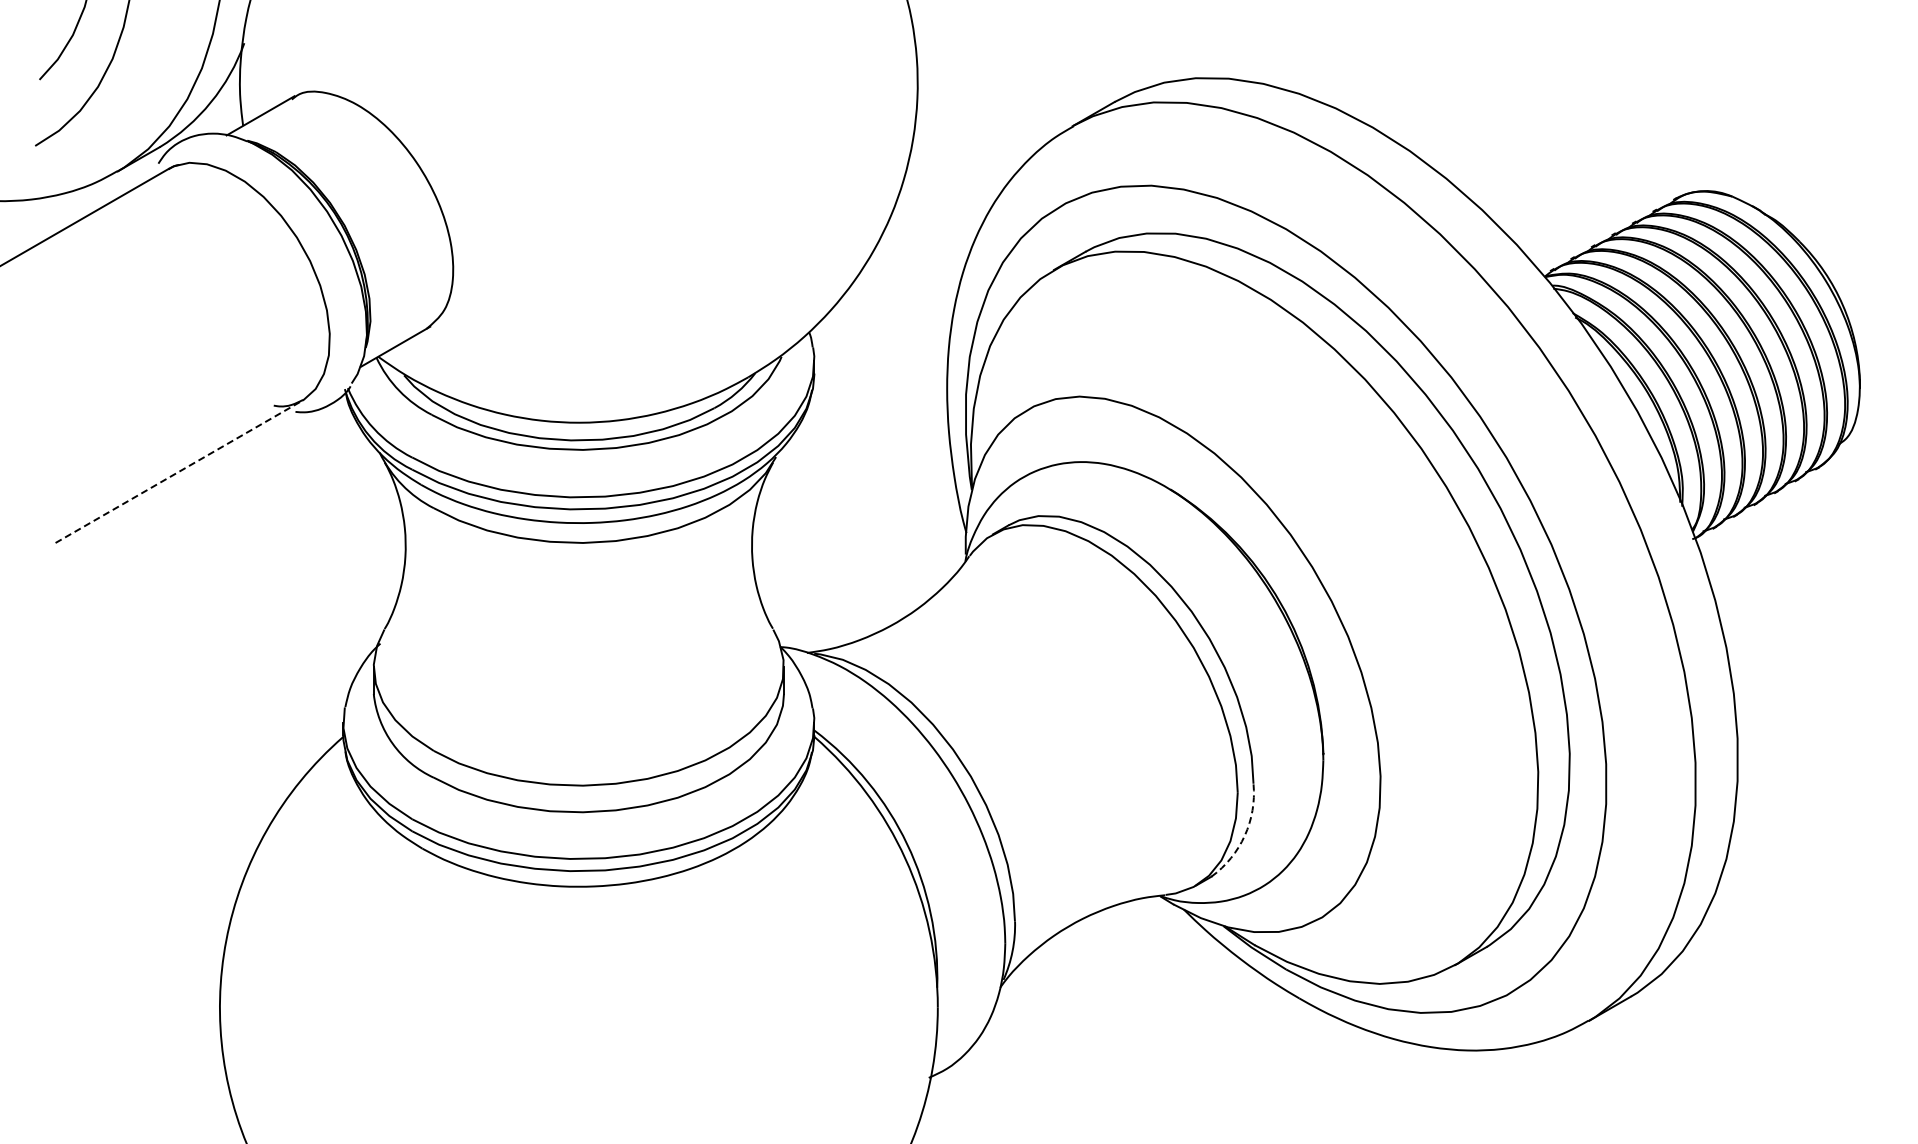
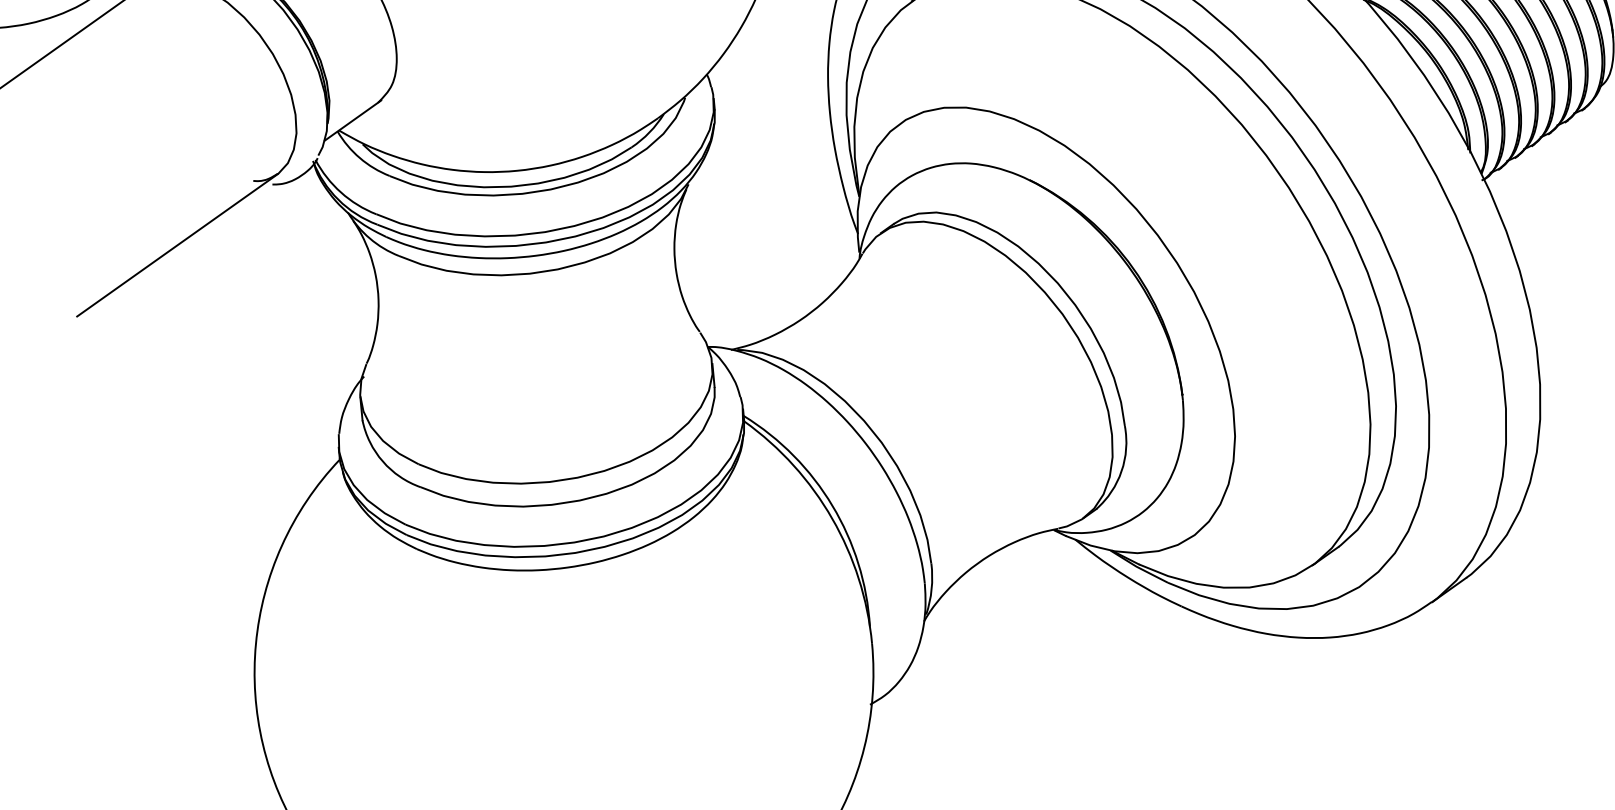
line: (179, 471) -> (177, 245), dashed -> solid
arc: (1244, 835) -> (1121, 471), dashed -> solid

